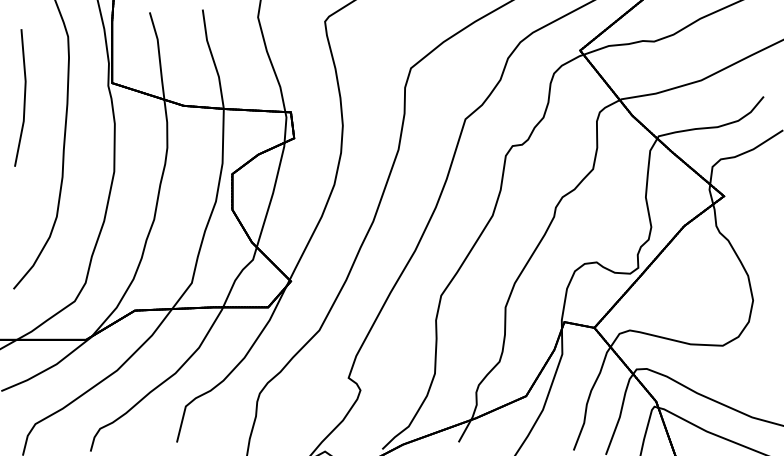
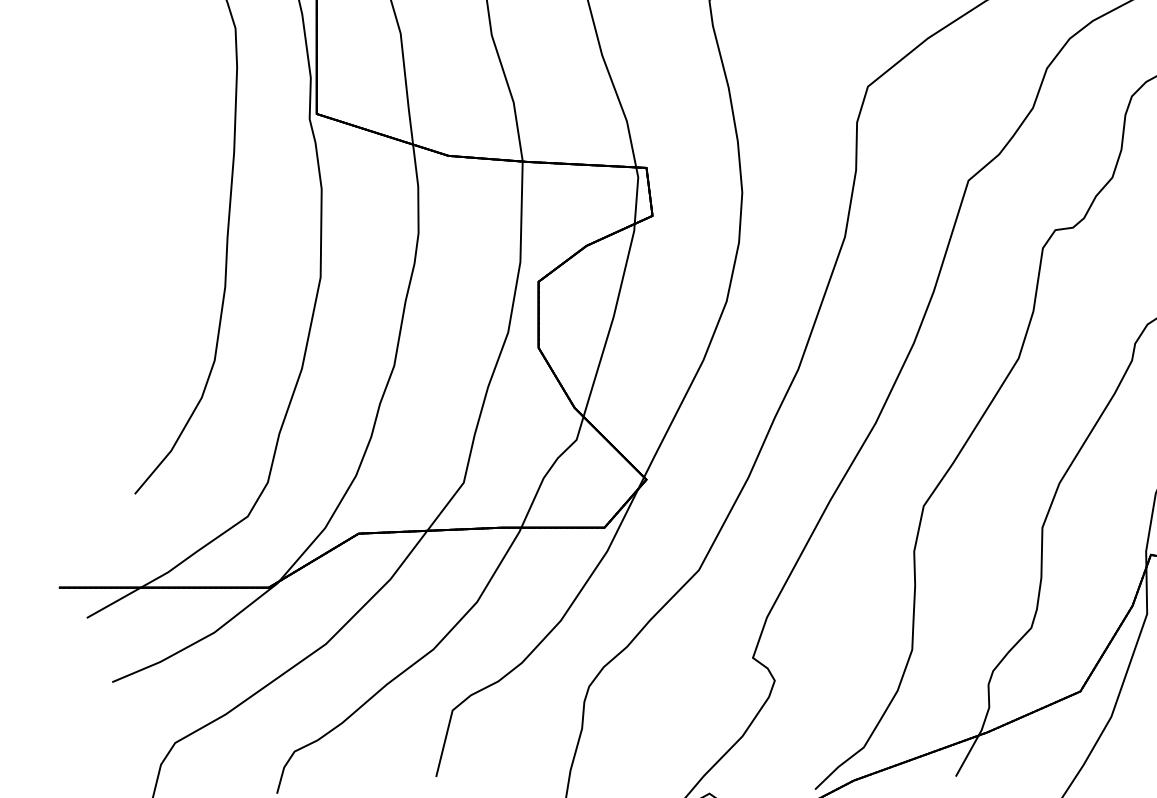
line: (23, 99) -> (153, 144), removed

